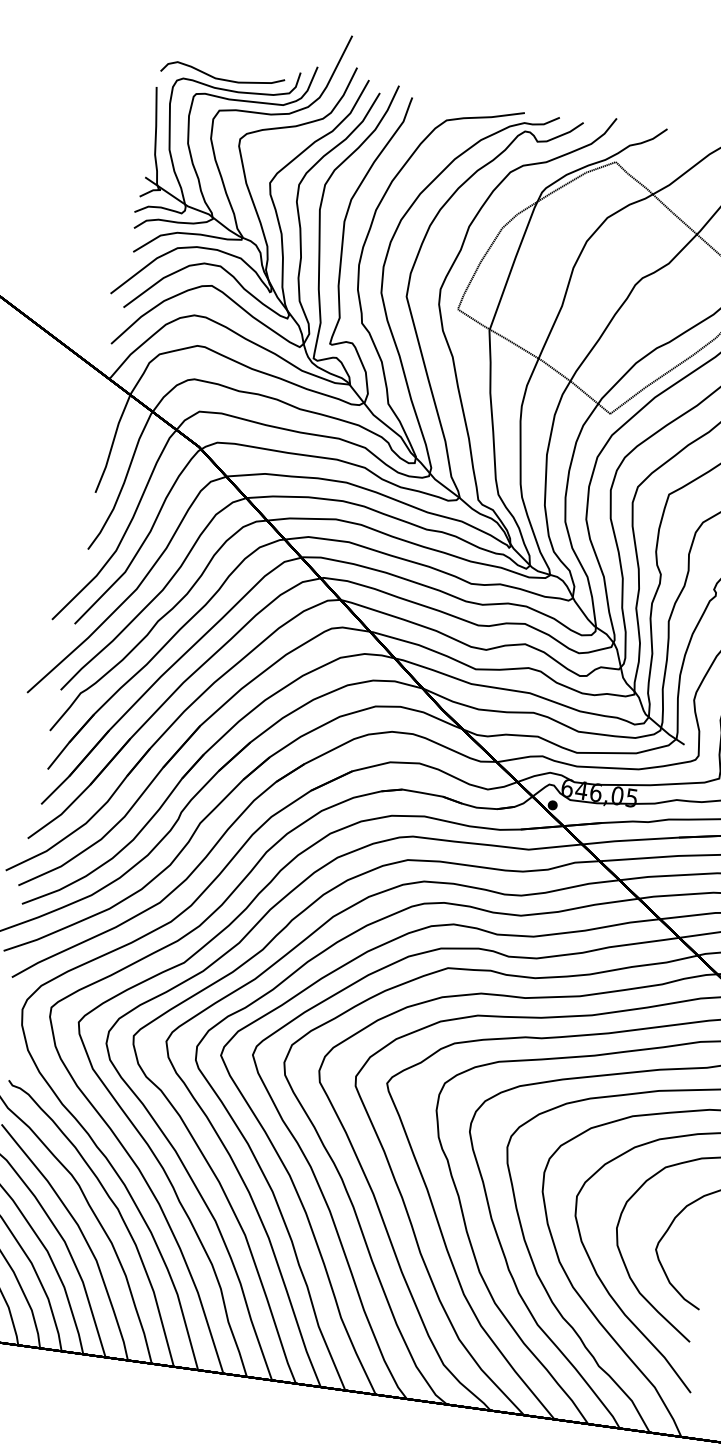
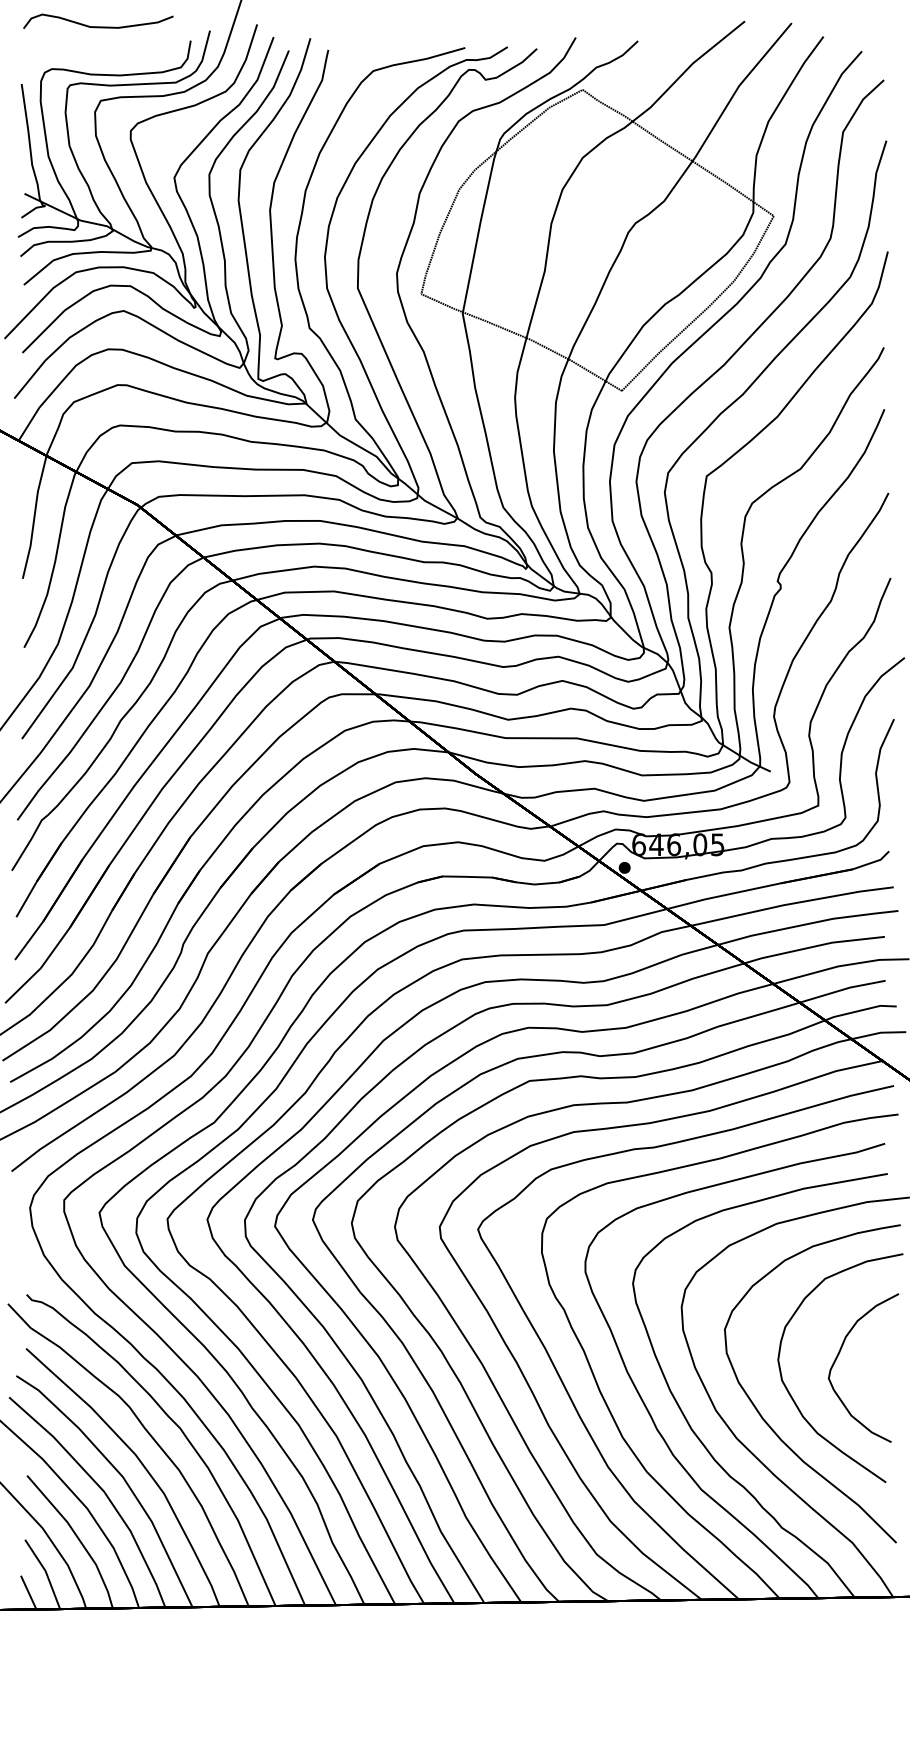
curve: (222, 78) -> (98, 26), moved

